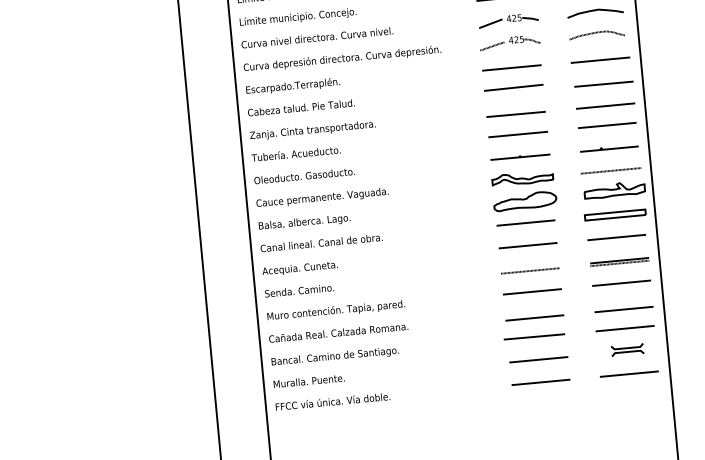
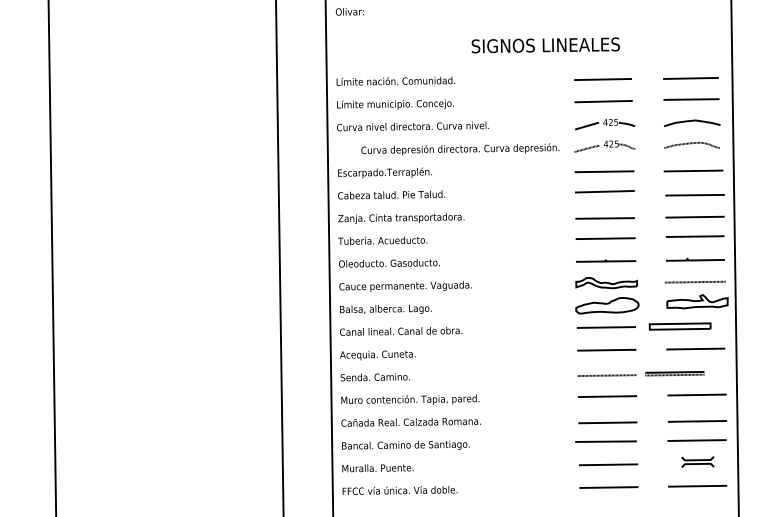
text: (342, 58) -> (460, 149), moved
part: (614, 215) -> (679, 326), moved
part: (619, 261) -> (674, 373), moved

